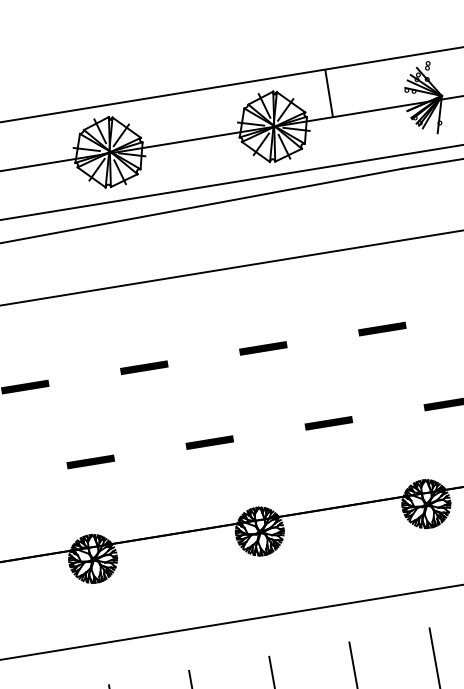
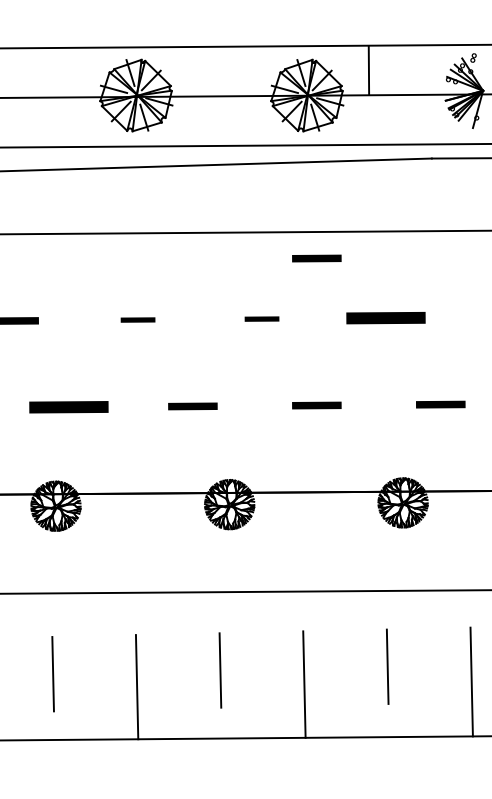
part: (306, 281) -> (316, 258), added
part: (381, 329) -> (385, 318), size x1.6
part: (262, 347) -> (261, 318), size x0.7
part: (143, 367) -> (137, 319), size x0.7
part: (90, 462) -> (68, 407), size x1.6

